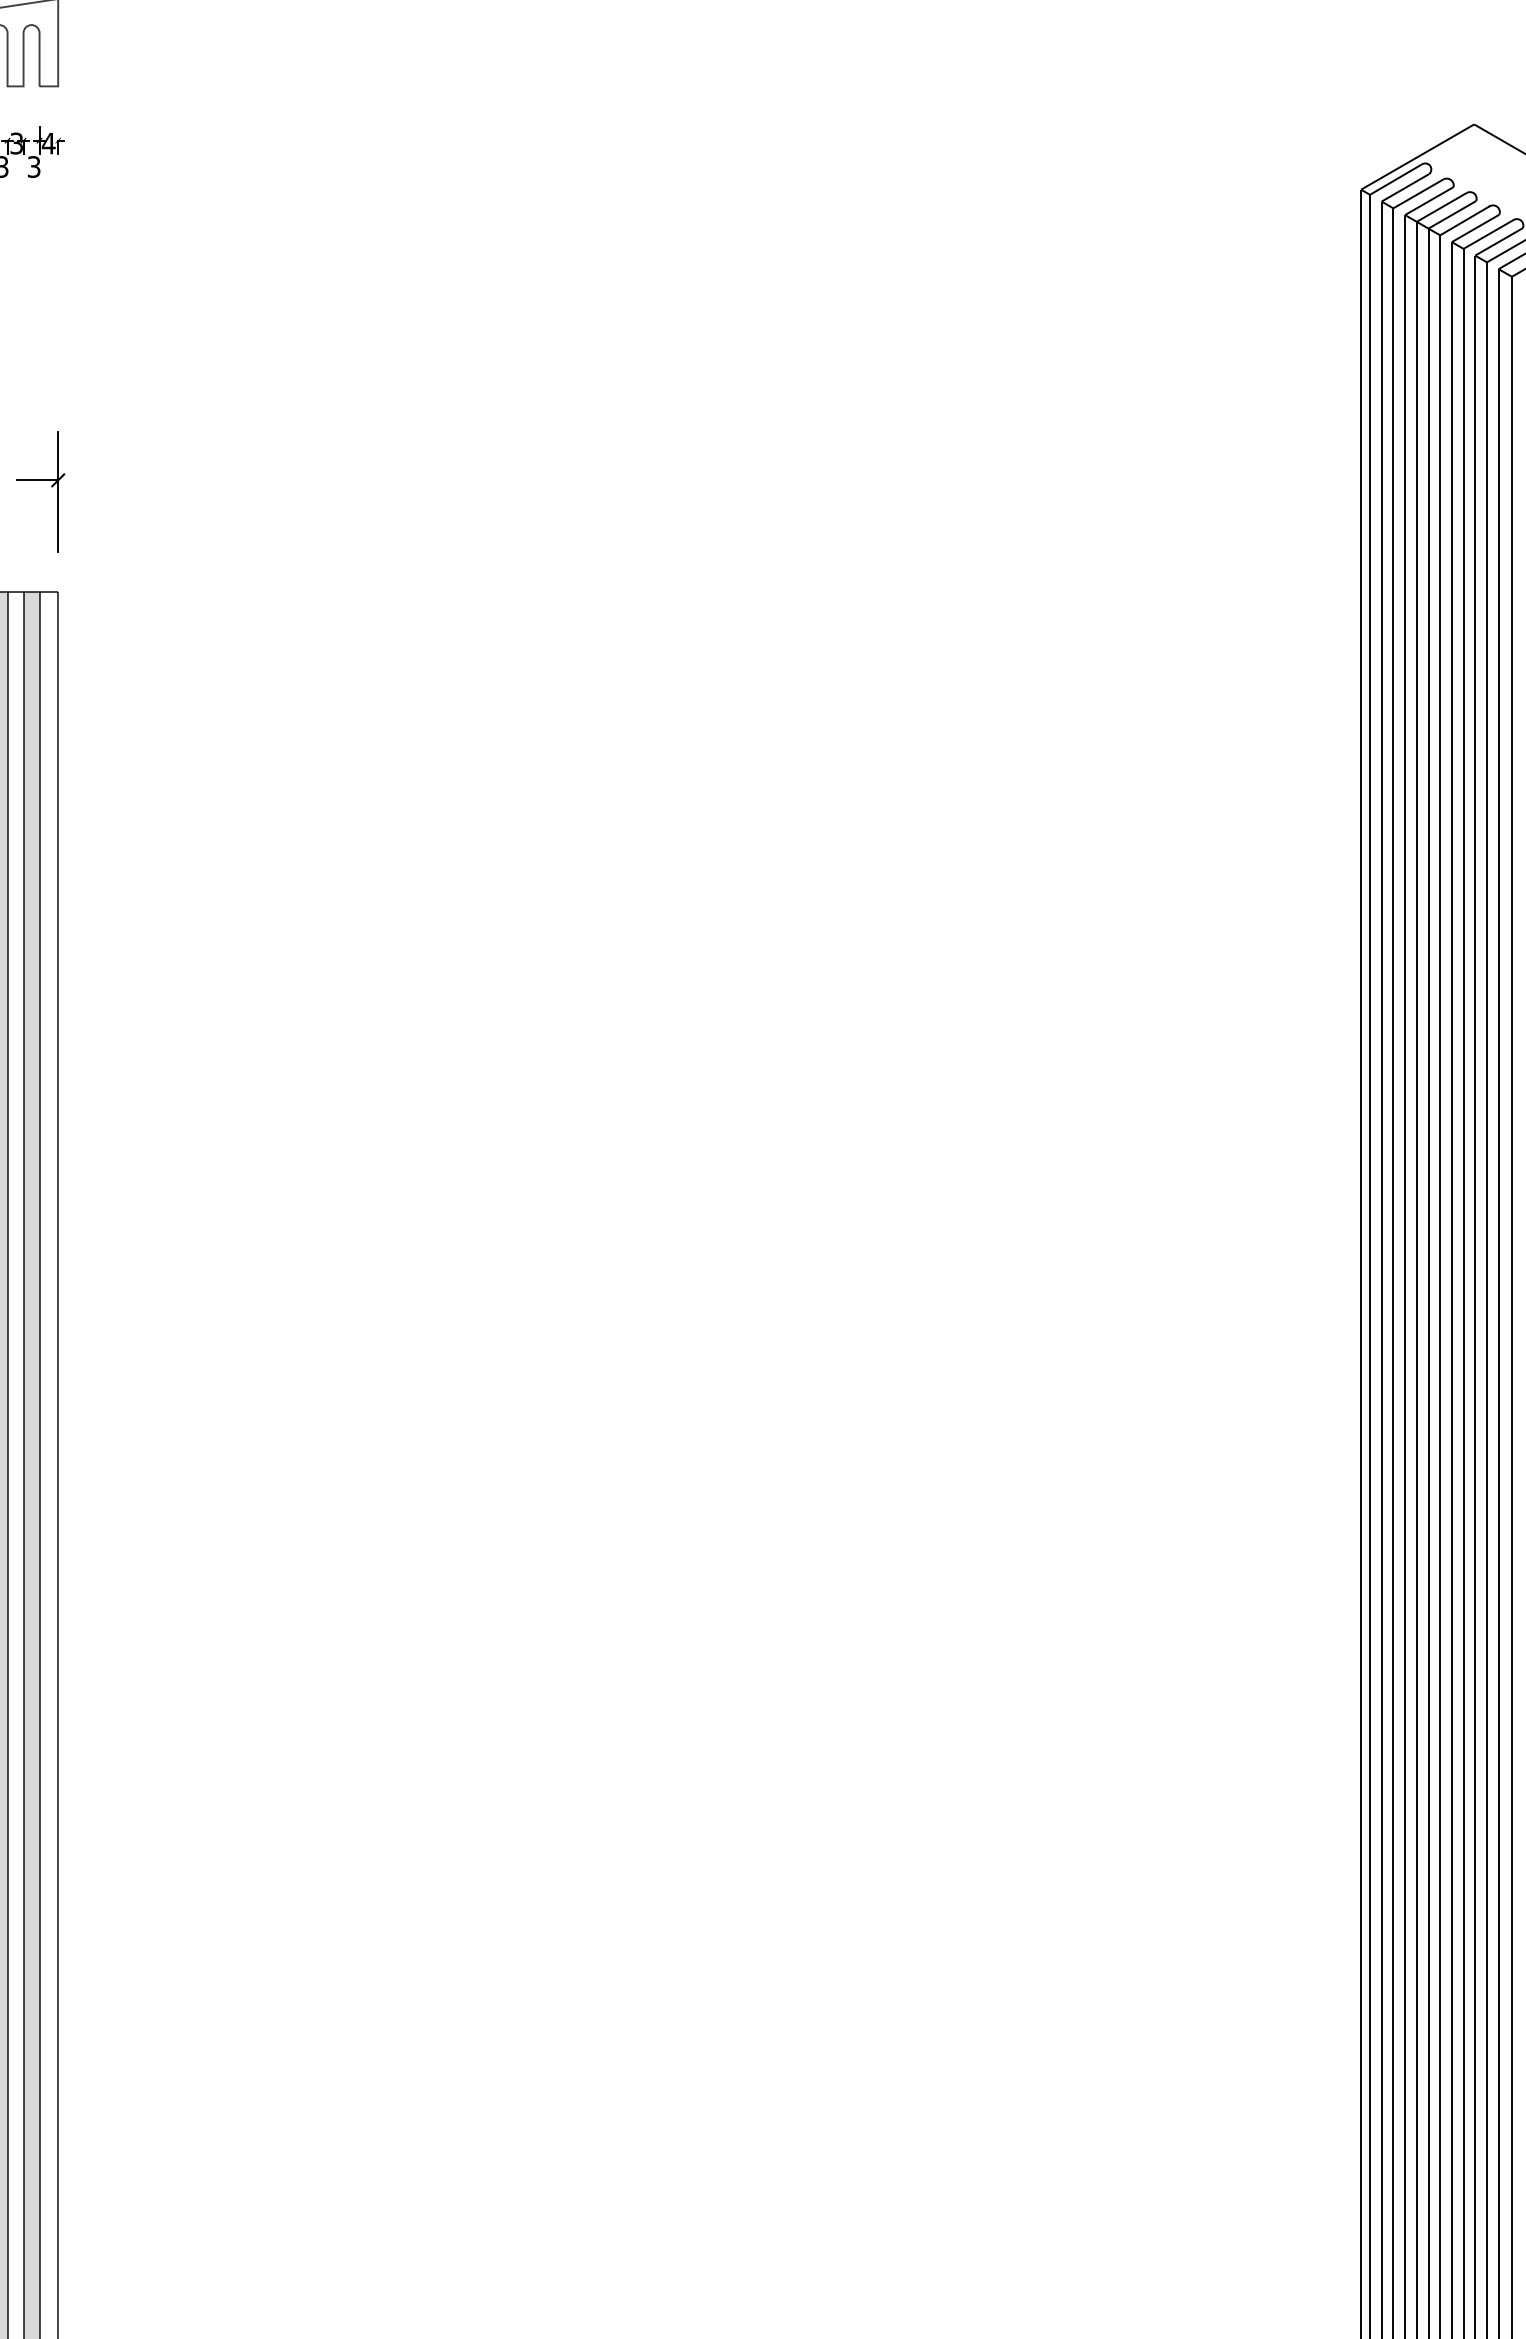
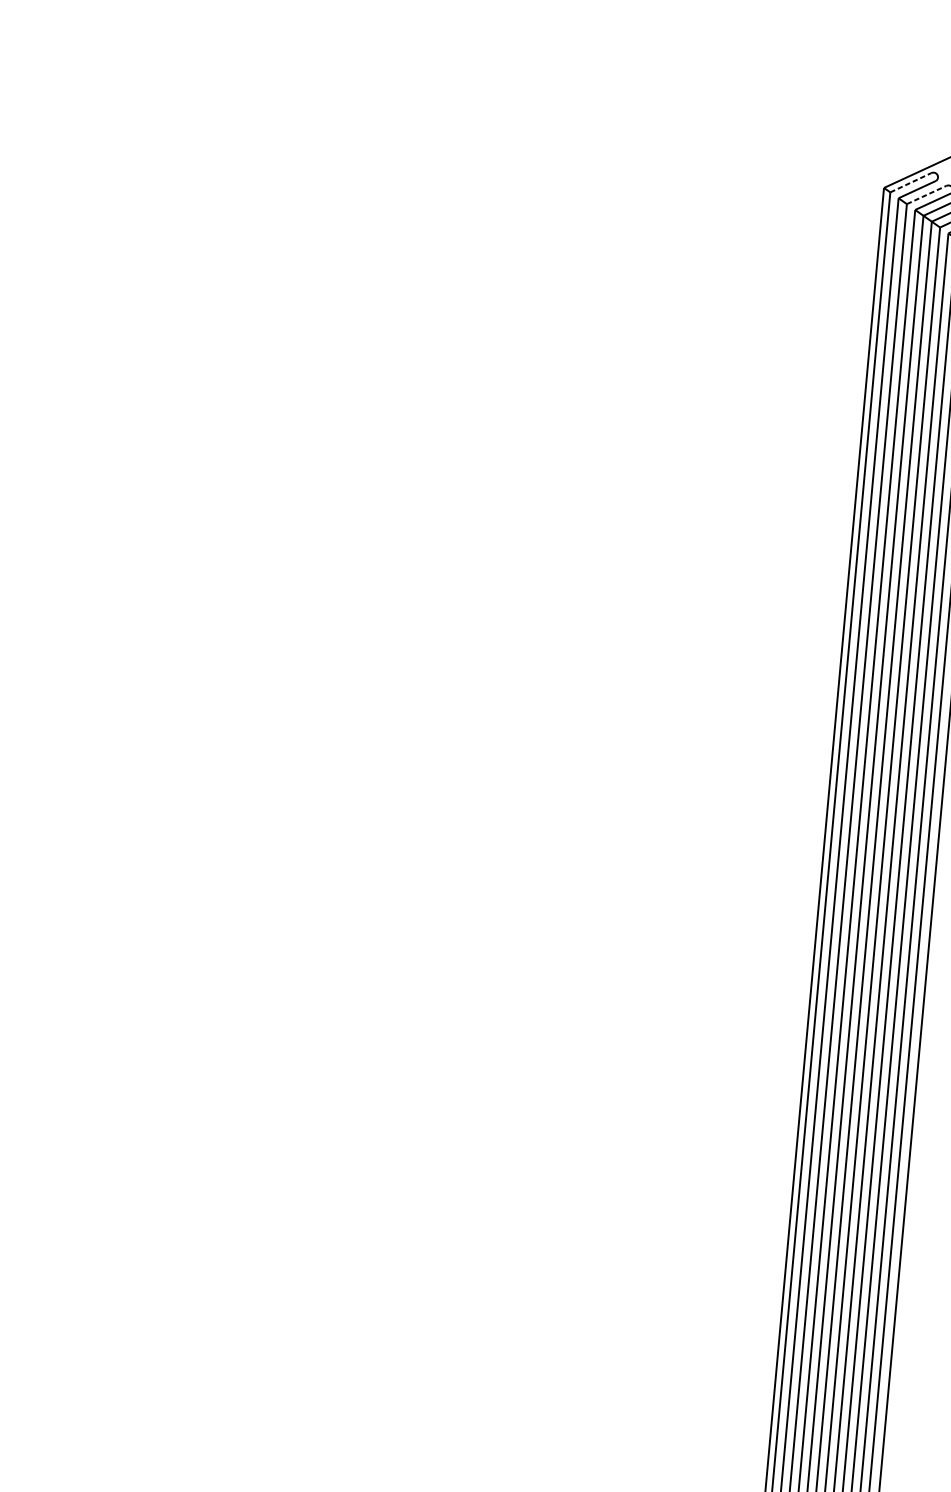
line: (1396, 179) -> (911, 182), solid -> dashed
line: (1418, 193) -> (926, 194), solid -> dashed

